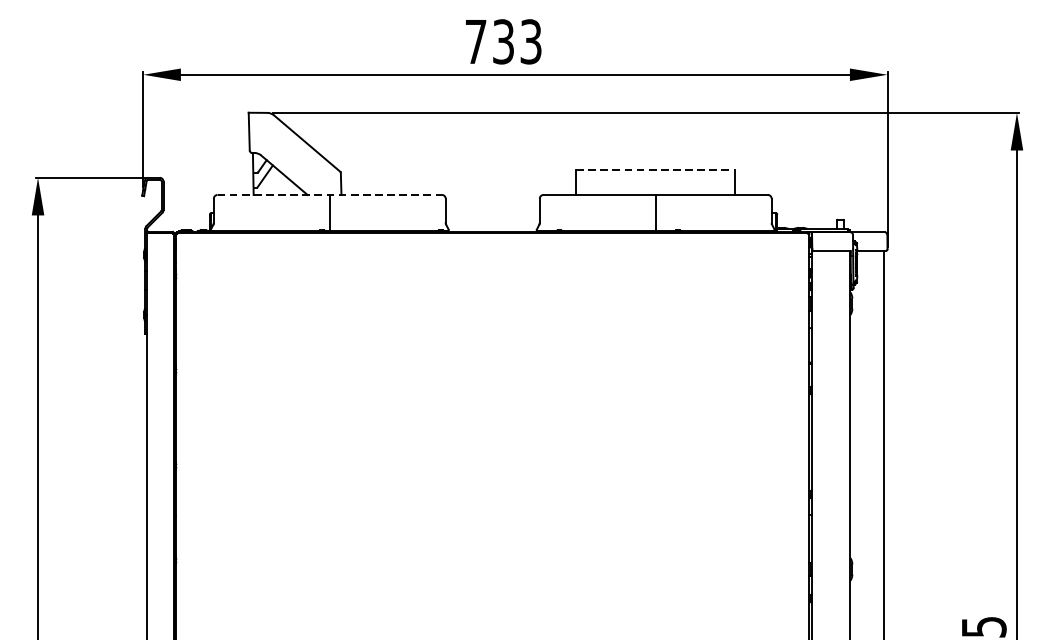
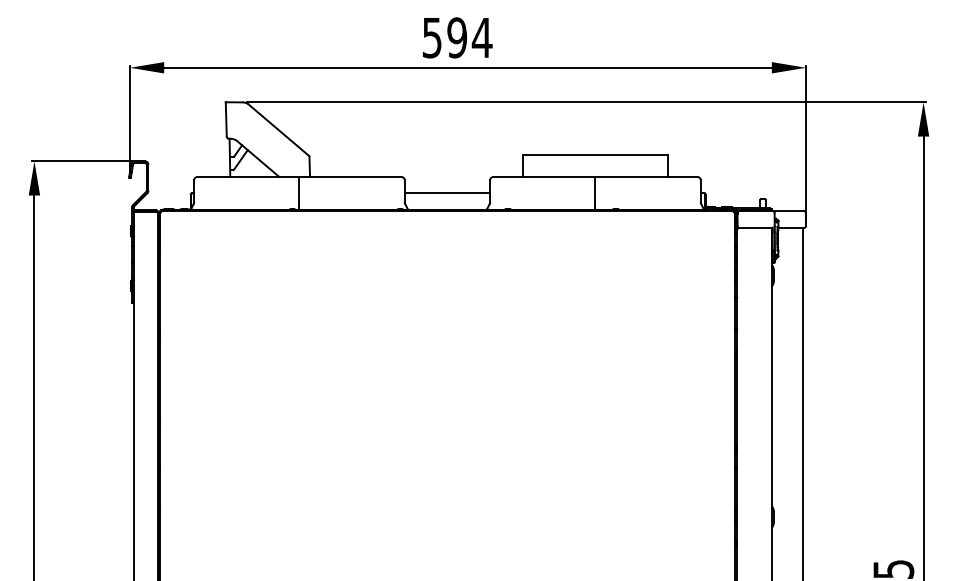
text: (503, 41) -> (457, 37), 733 -> 594
line: (655, 170) -> (595, 154), dashed -> solid
line: (329, 194) -> (299, 176), dashed -> solid
line: (492, 213) -> (447, 193), added

